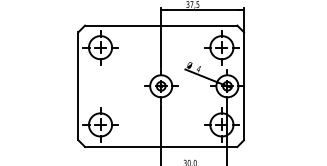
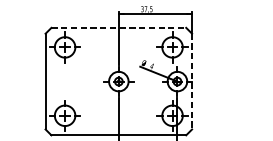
line: (161, 25) -> (119, 27), solid -> dashed
line: (243, 86) -> (191, 81), solid -> dashed

